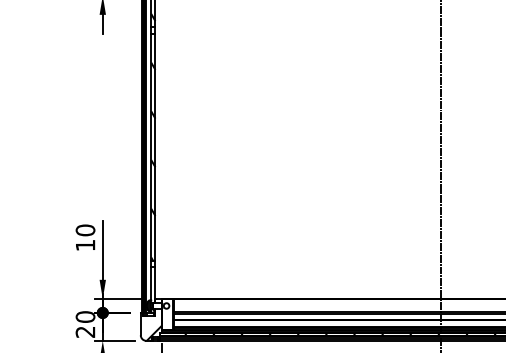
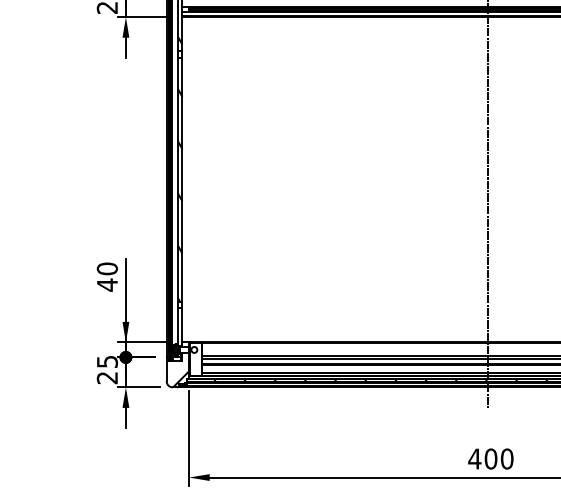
text: (85, 244) -> (107, 284), 10 -> 40
text: (84, 316) -> (106, 361), 20 -> 25

